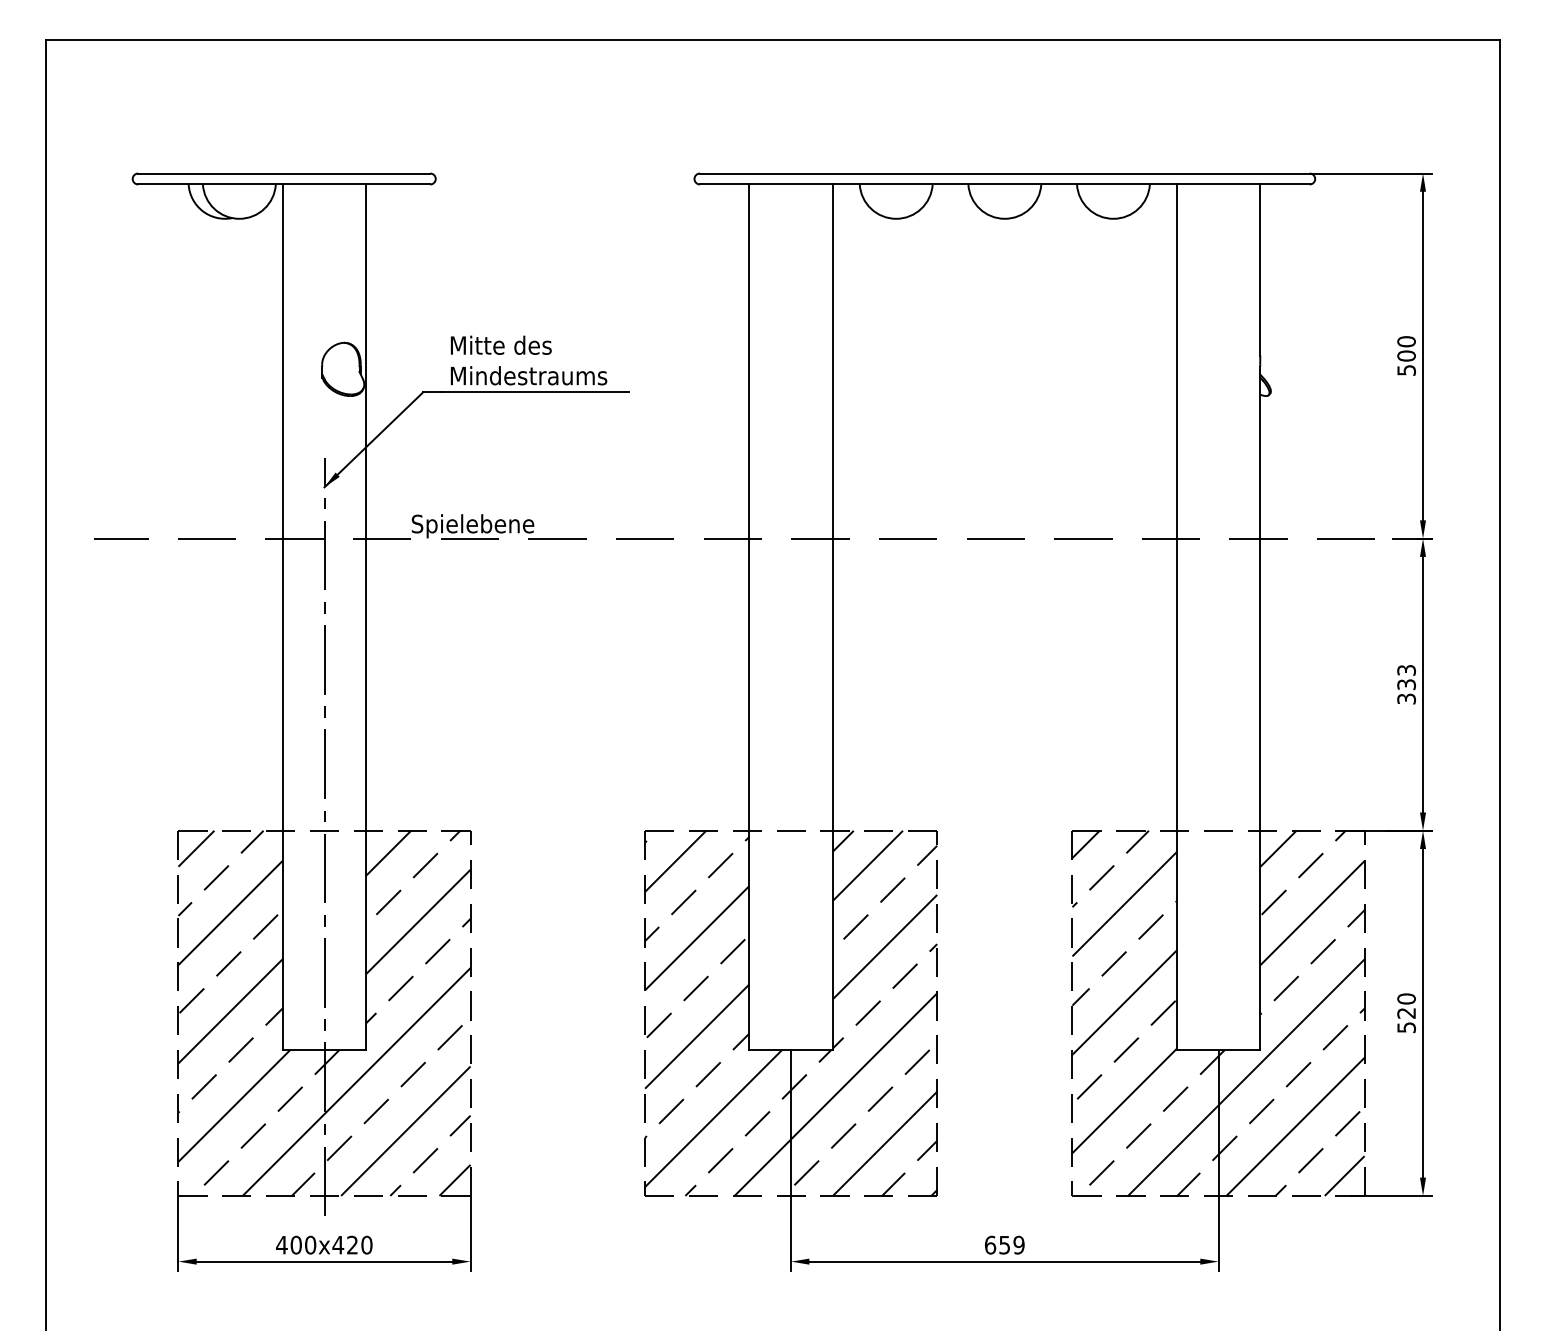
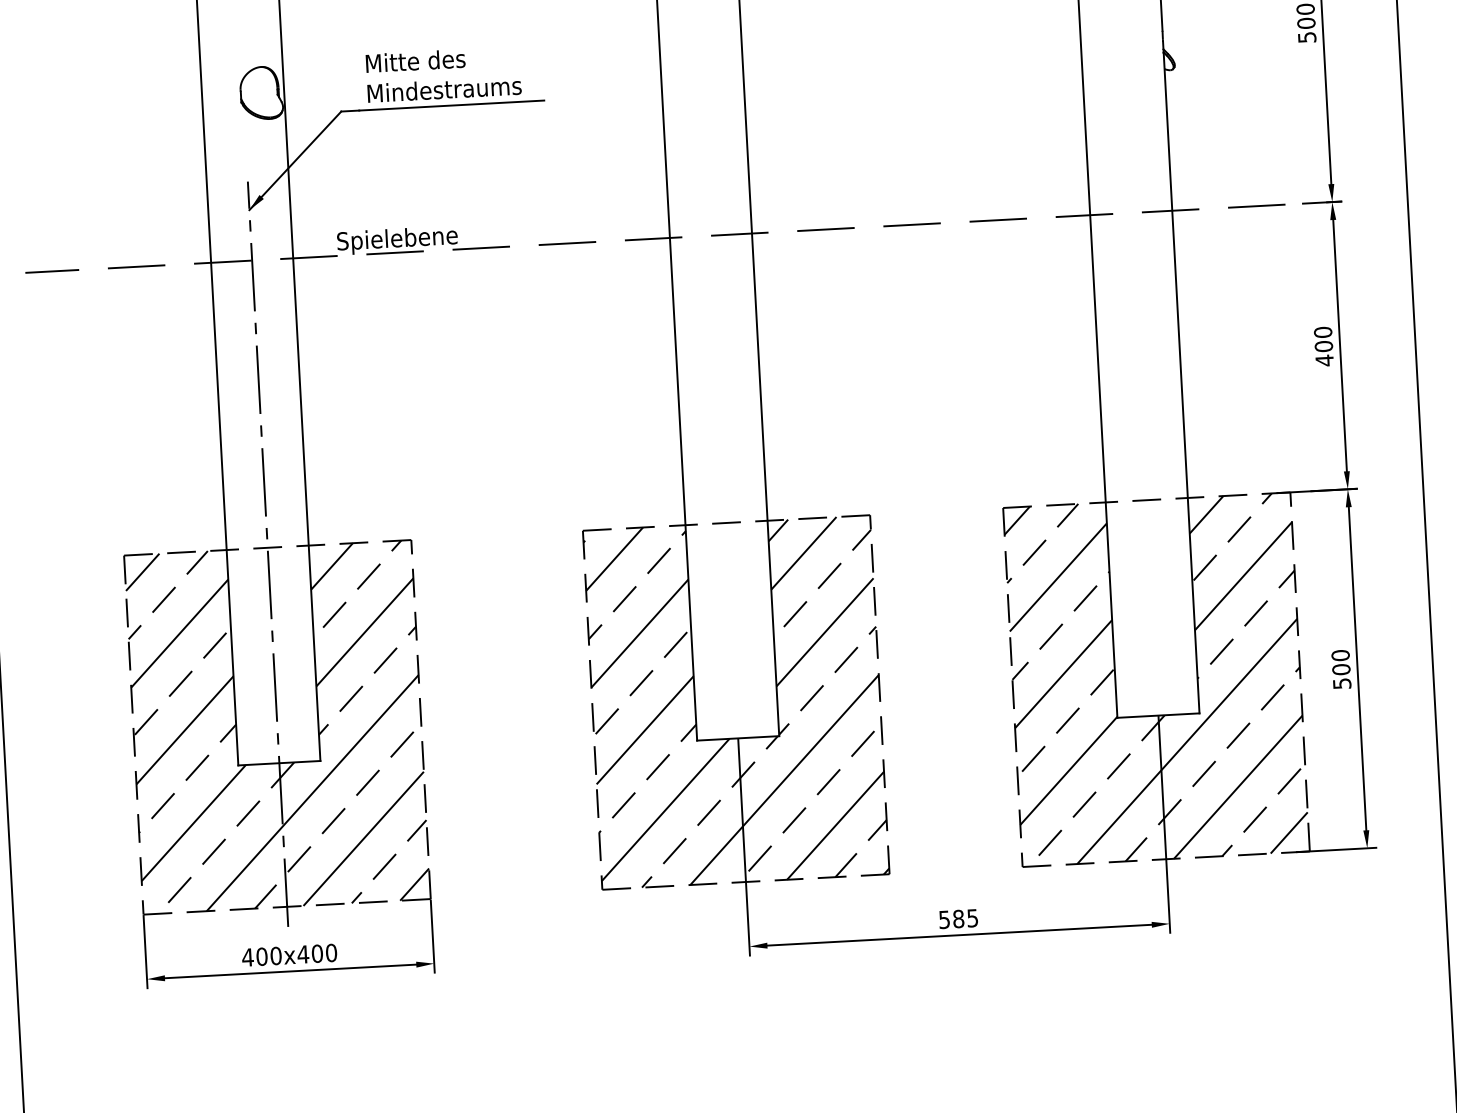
text: (1406, 684) -> (1323, 346), 333 -> 400
text: (1406, 1012) -> (1341, 668), 520 -> 500
text: (352, 1244) -> (317, 953), 400x420 -> 400x400
text: (1004, 1244) -> (958, 918), 659 -> 585

